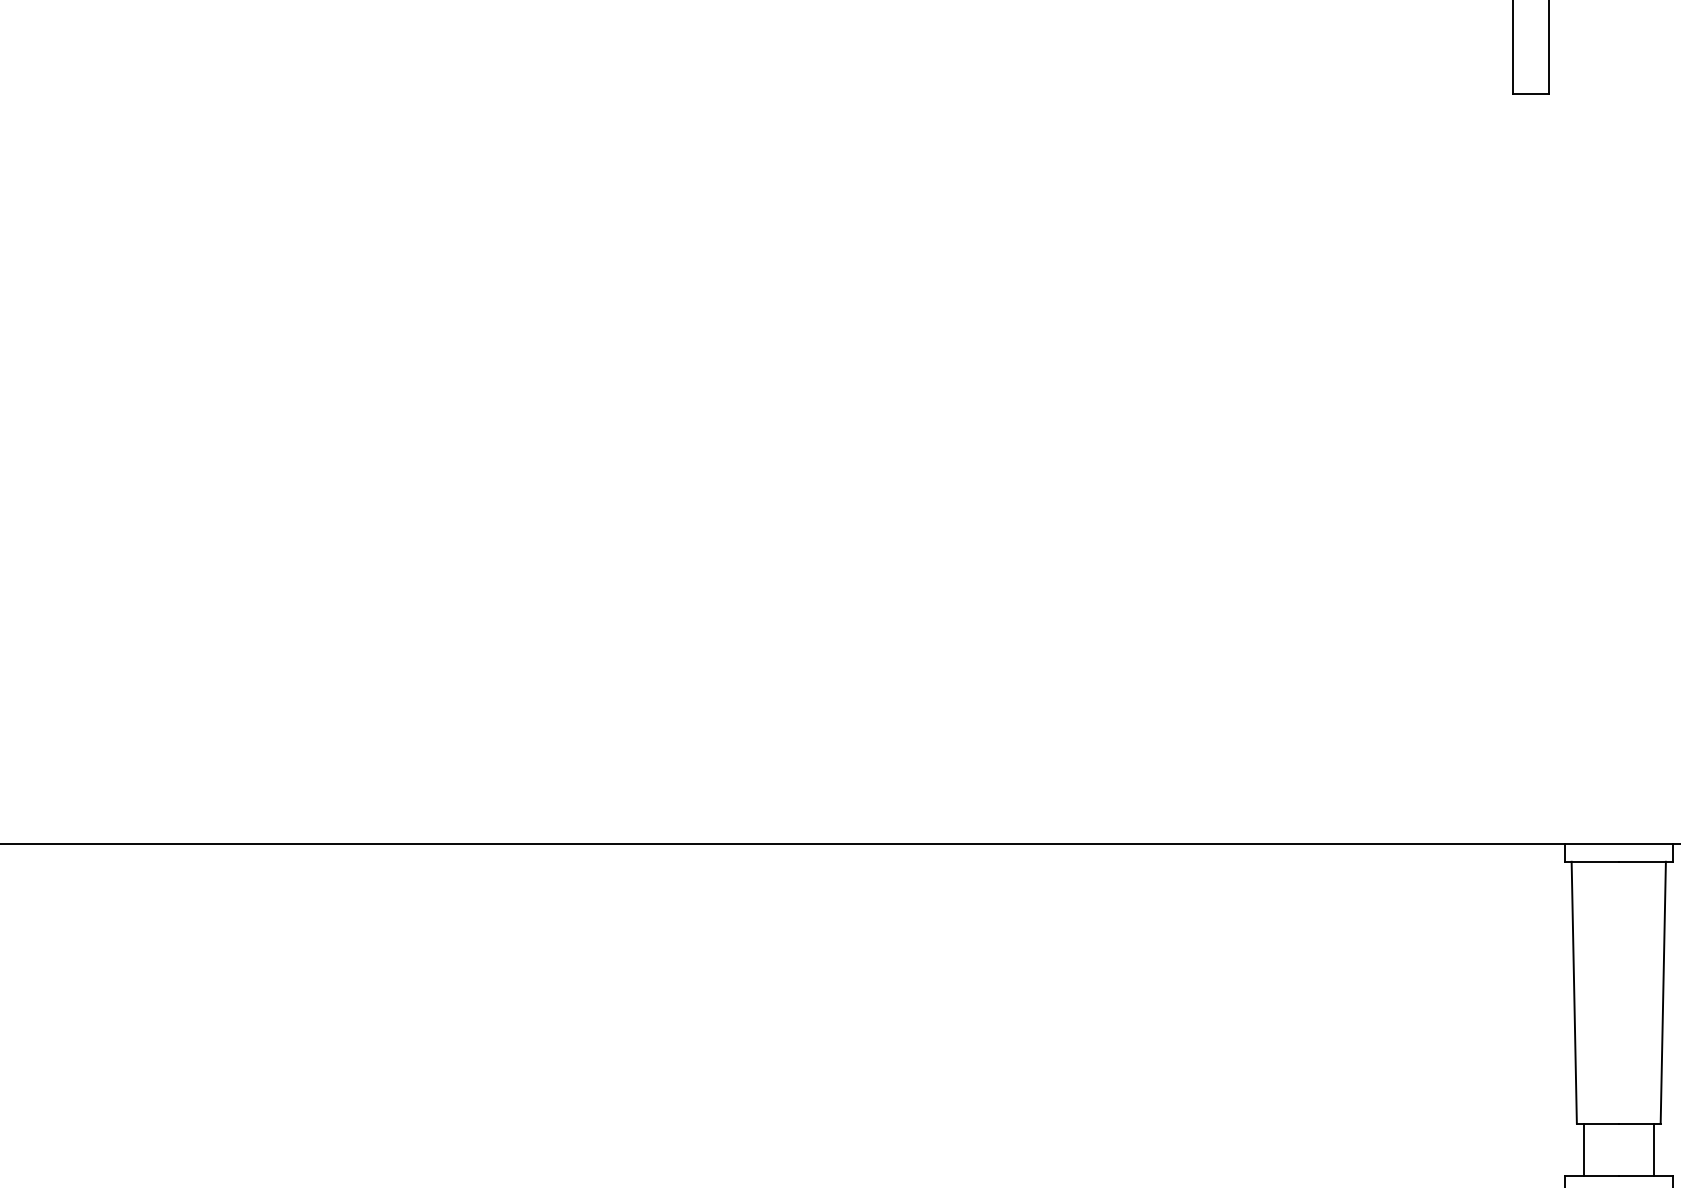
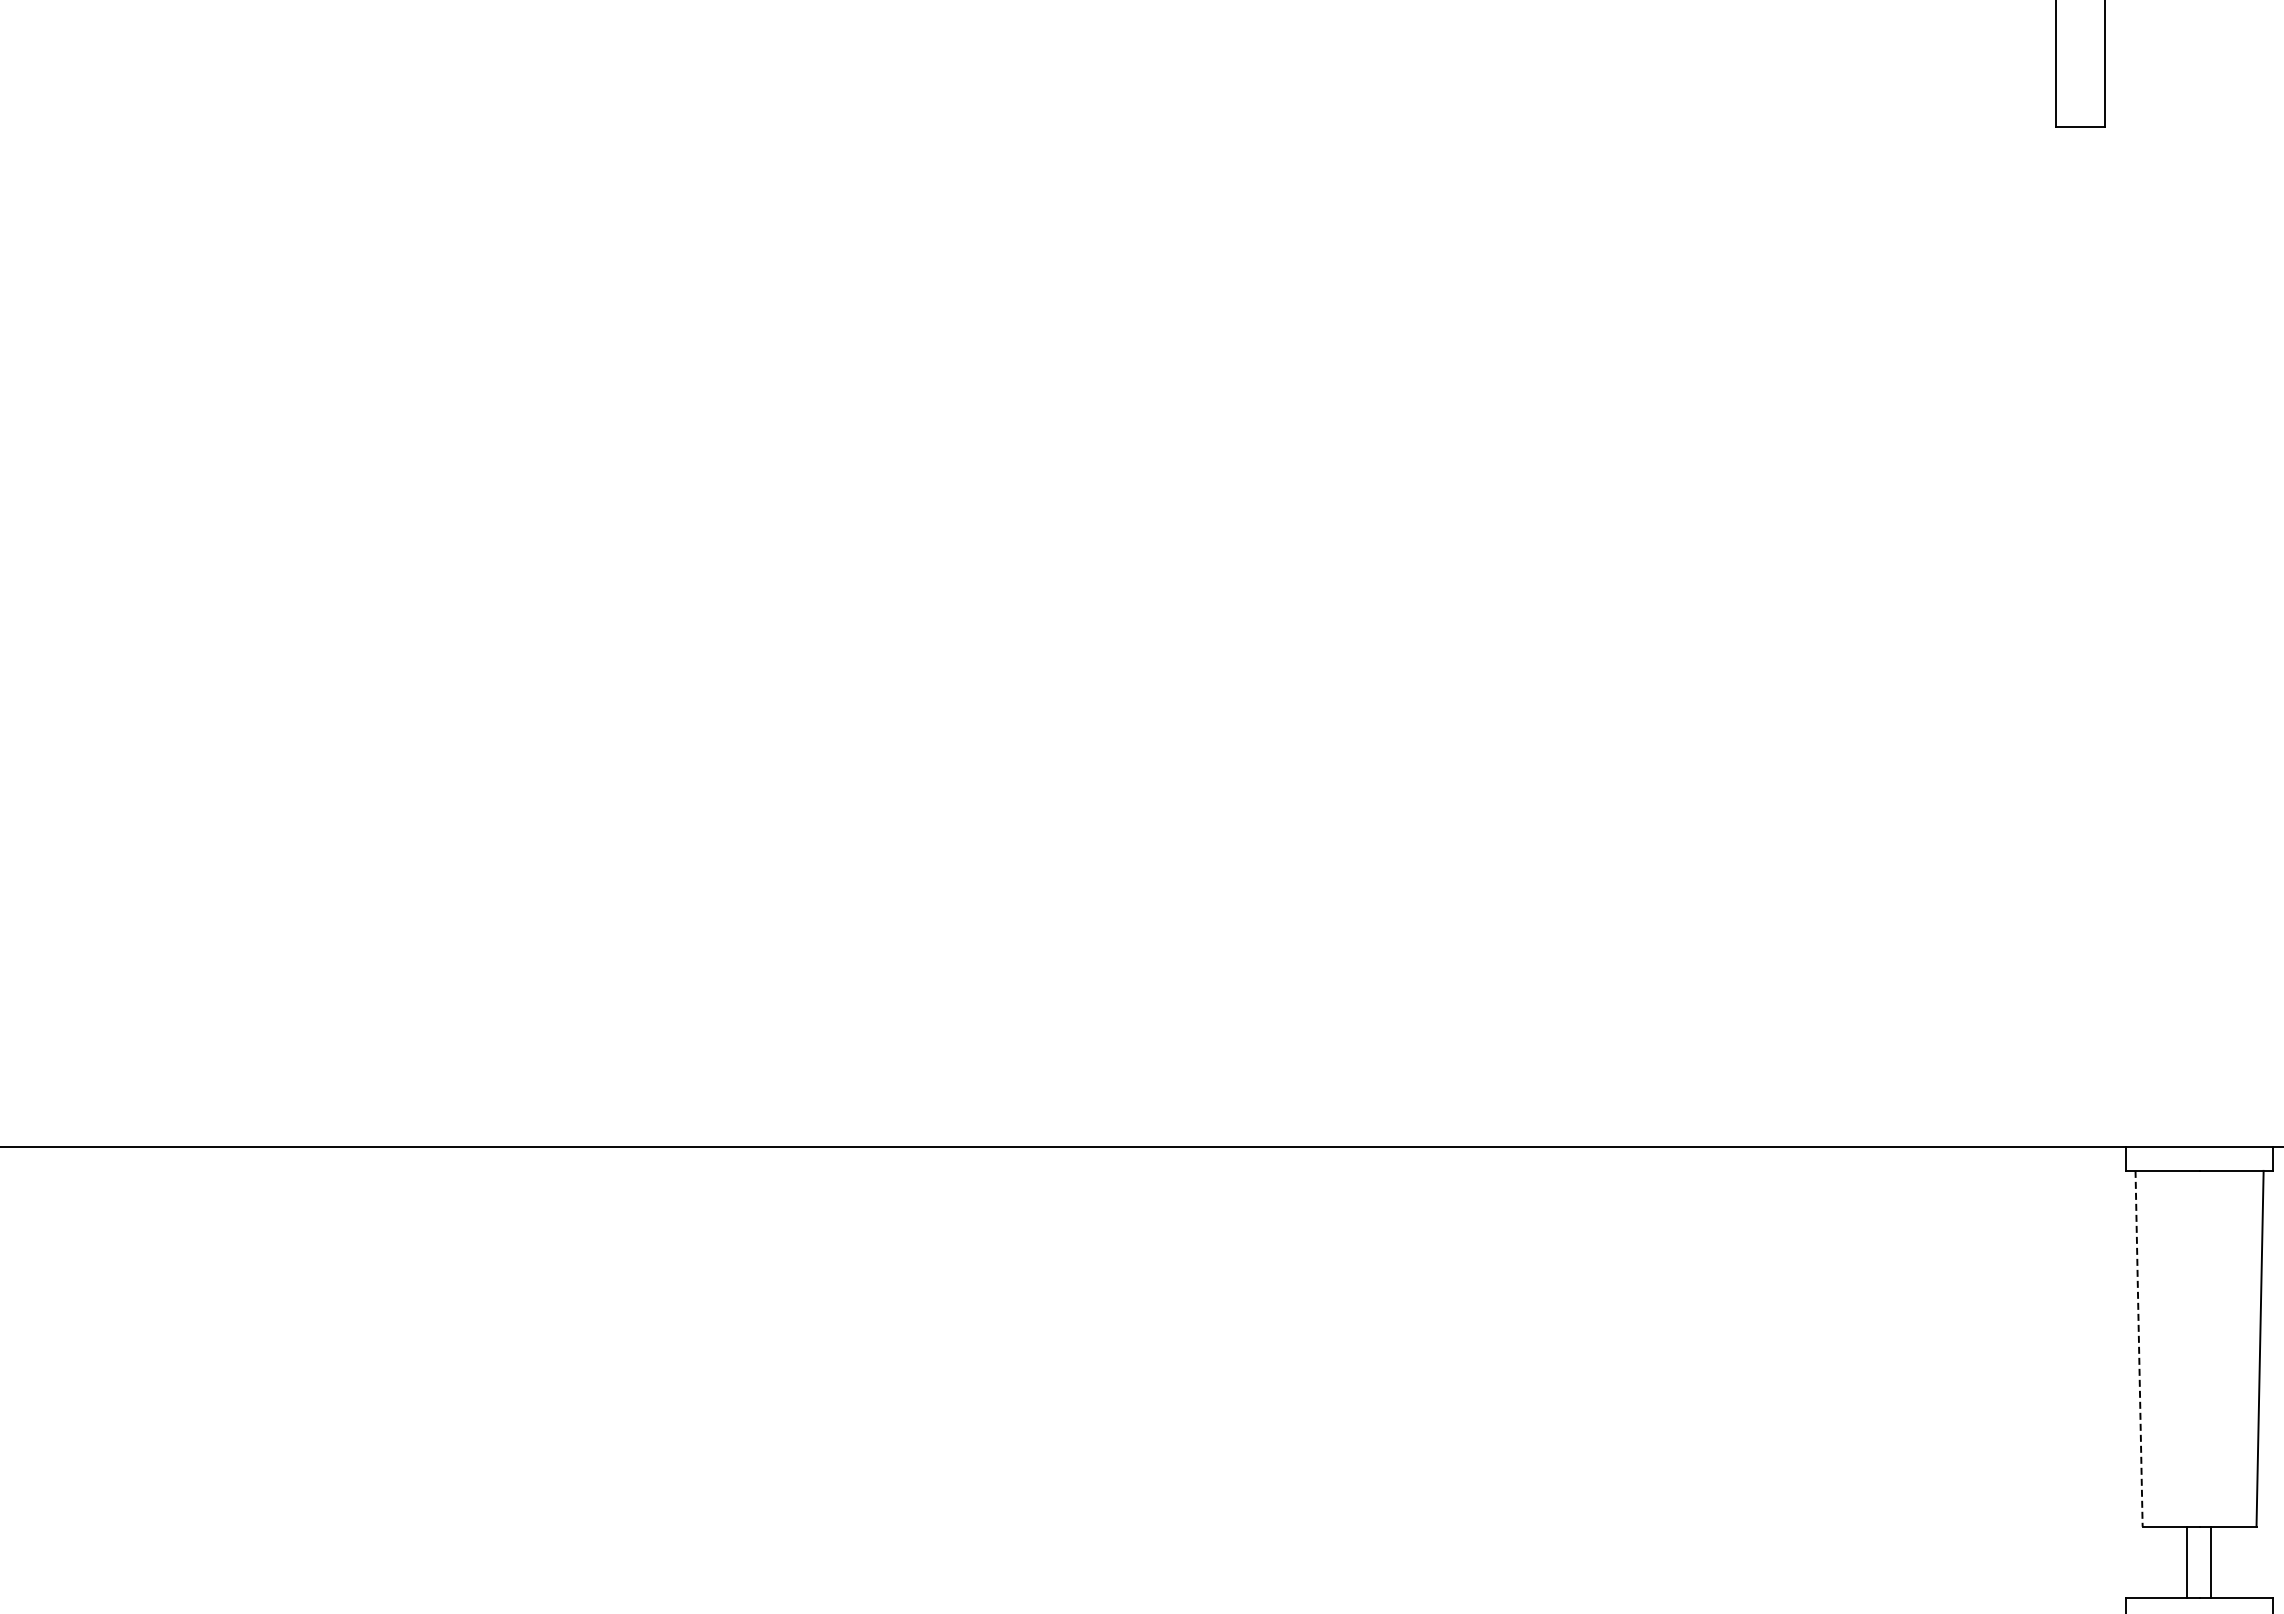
line: (1574, 992) -> (2139, 1348), solid -> dashed
line: (1584, 1149) -> (2211, 1561), moved
line: (1654, 1149) -> (2187, 1561), moved

